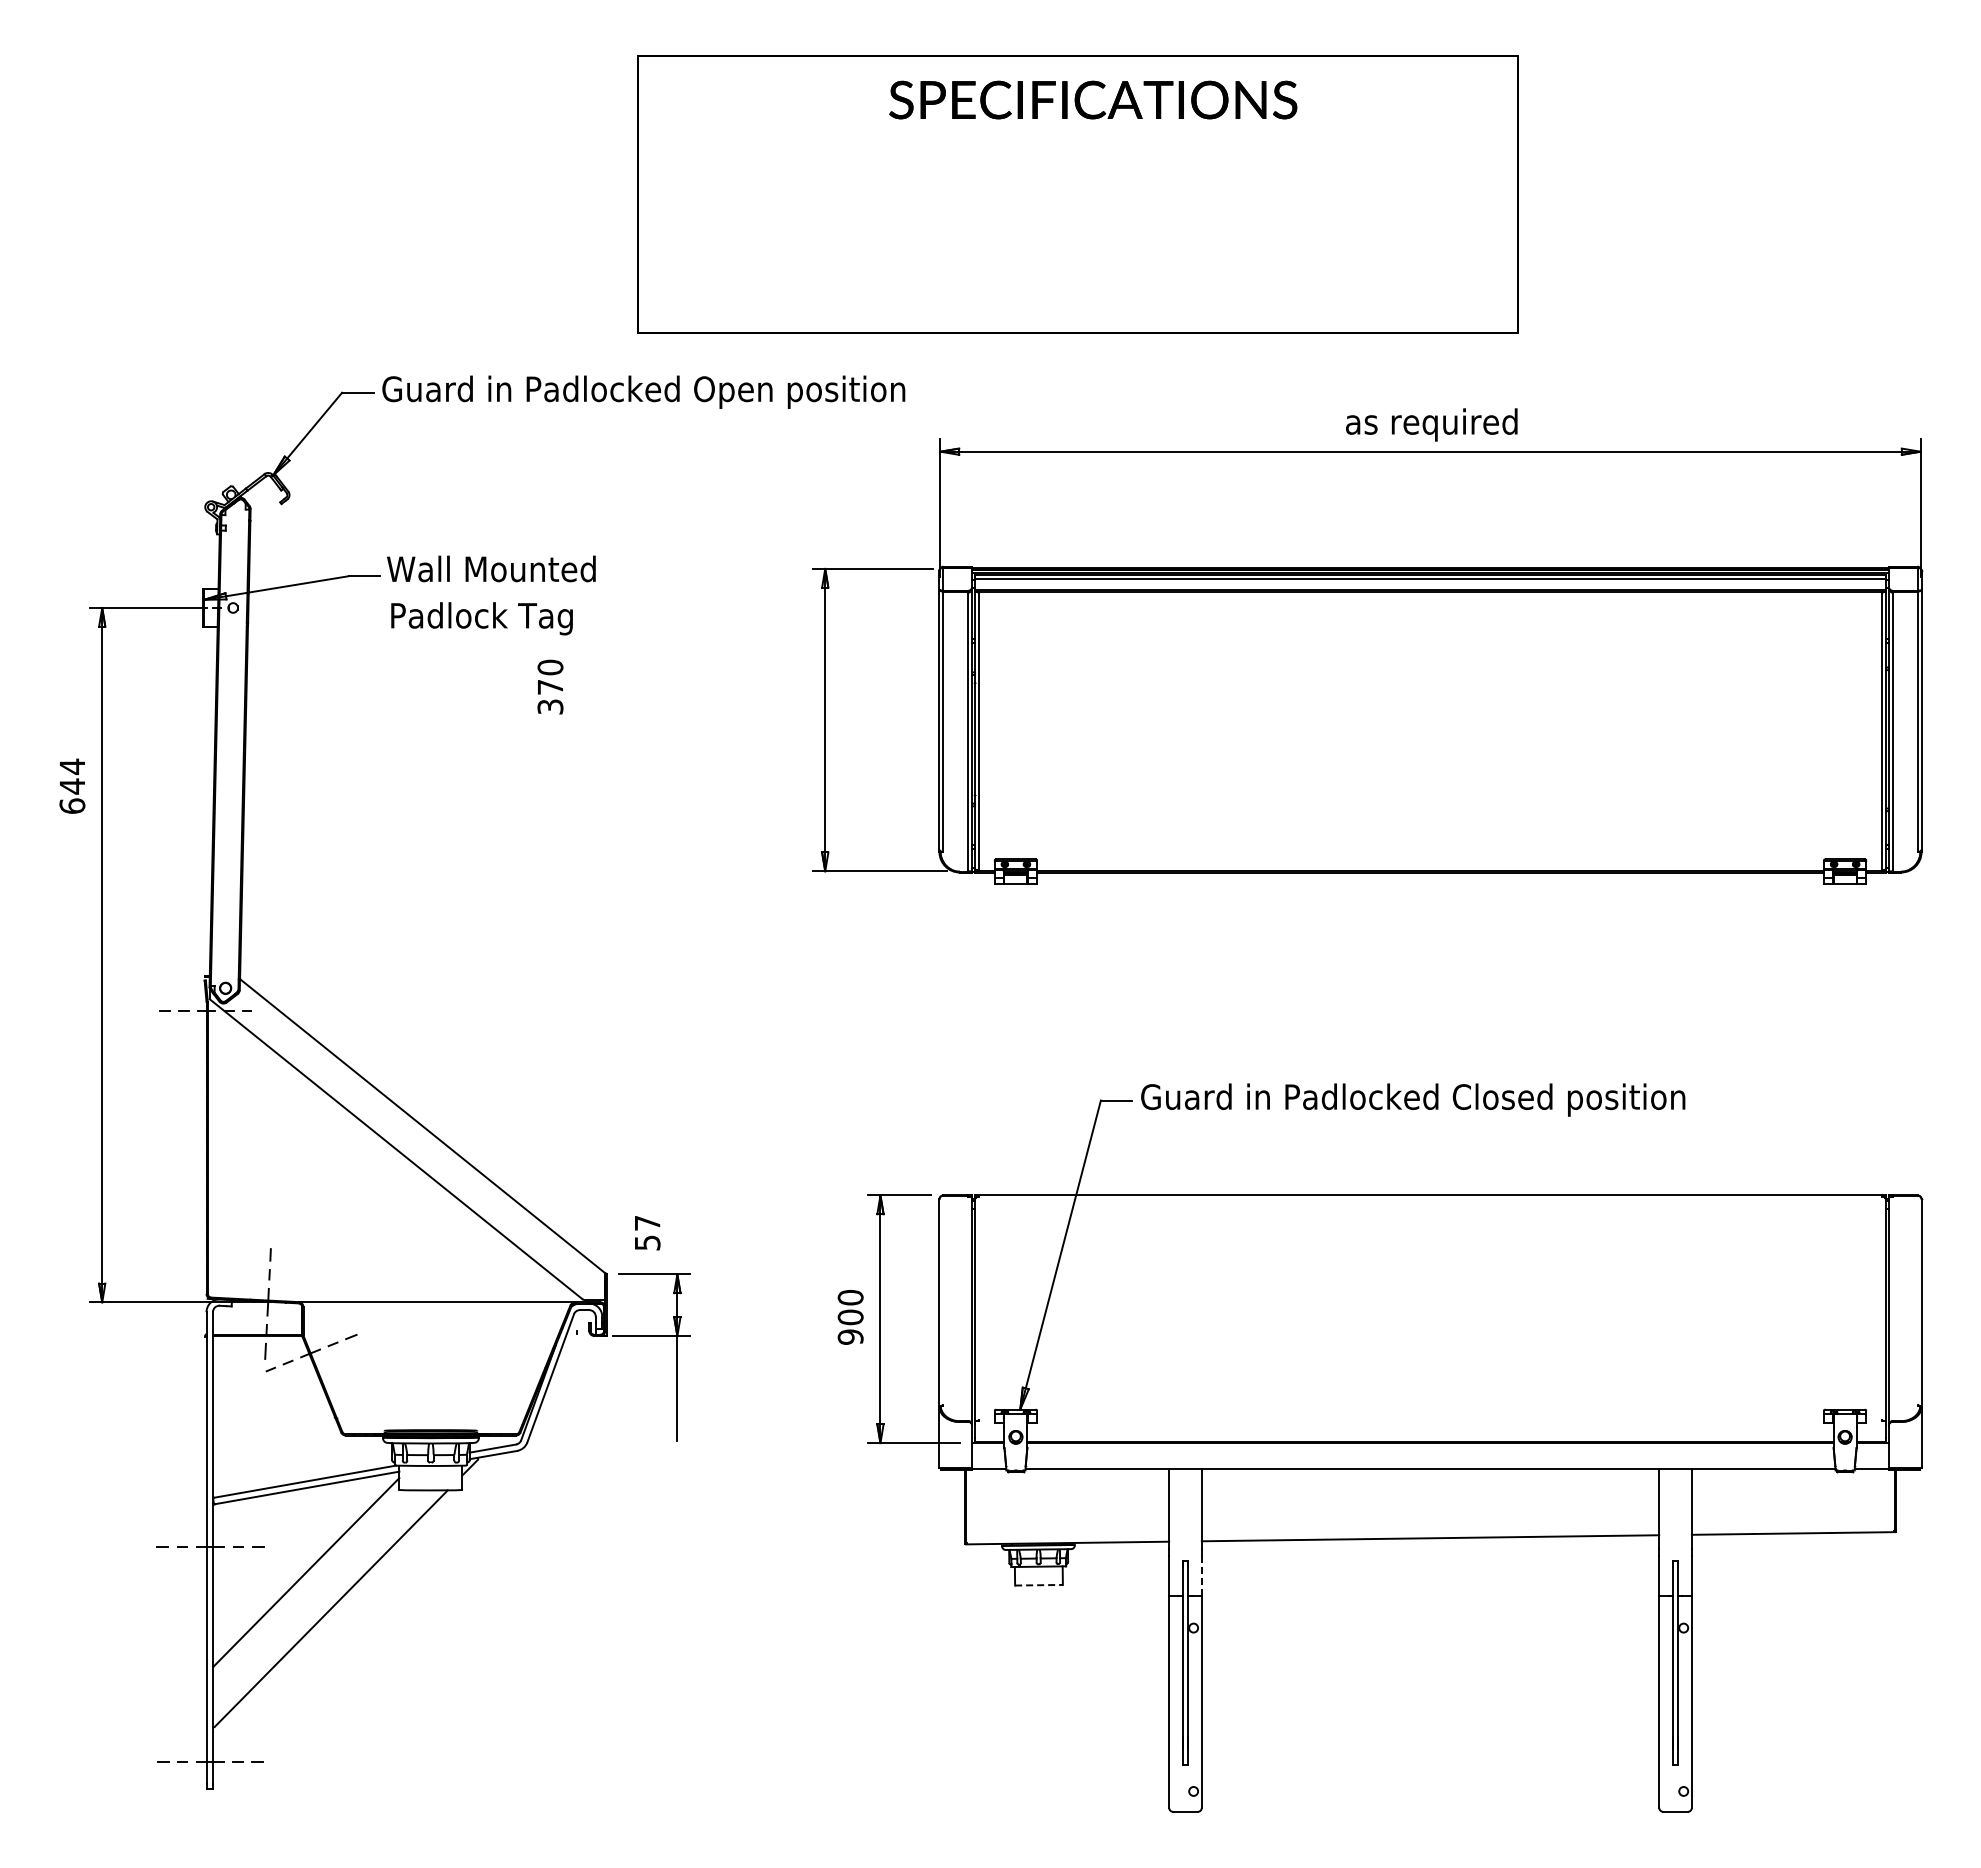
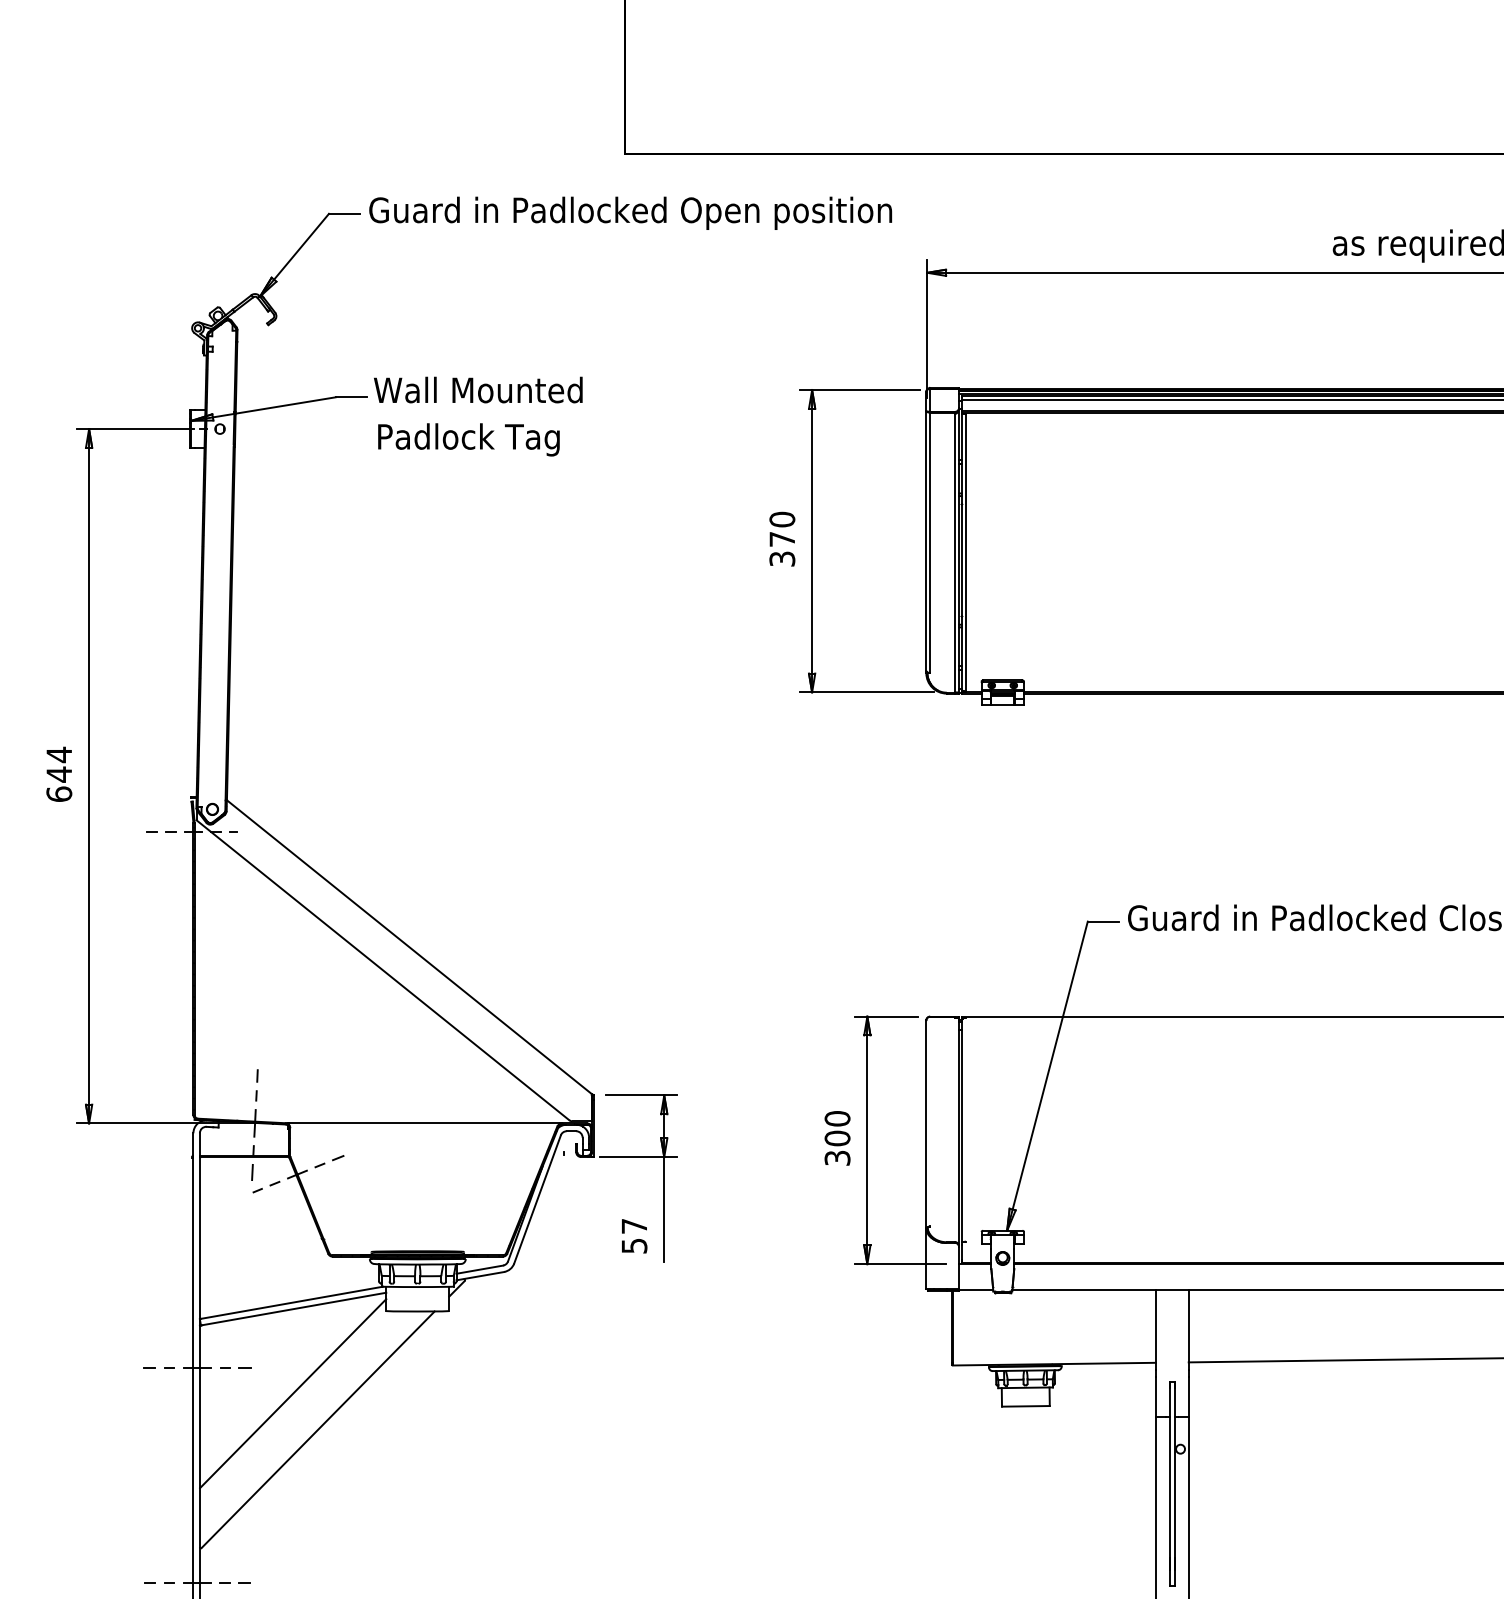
text: (550, 686) -> (782, 538), moved
text: (72, 785) -> (59, 773), moved
text: (647, 1233) -> (634, 1236), moved
text: (850, 1336) -> (837, 1157), 900 -> 300
line: (1201, 1576) -> (1188, 1397), dashed -> solid
line: (1039, 1585) -> (1026, 1406), dashed -> solid

